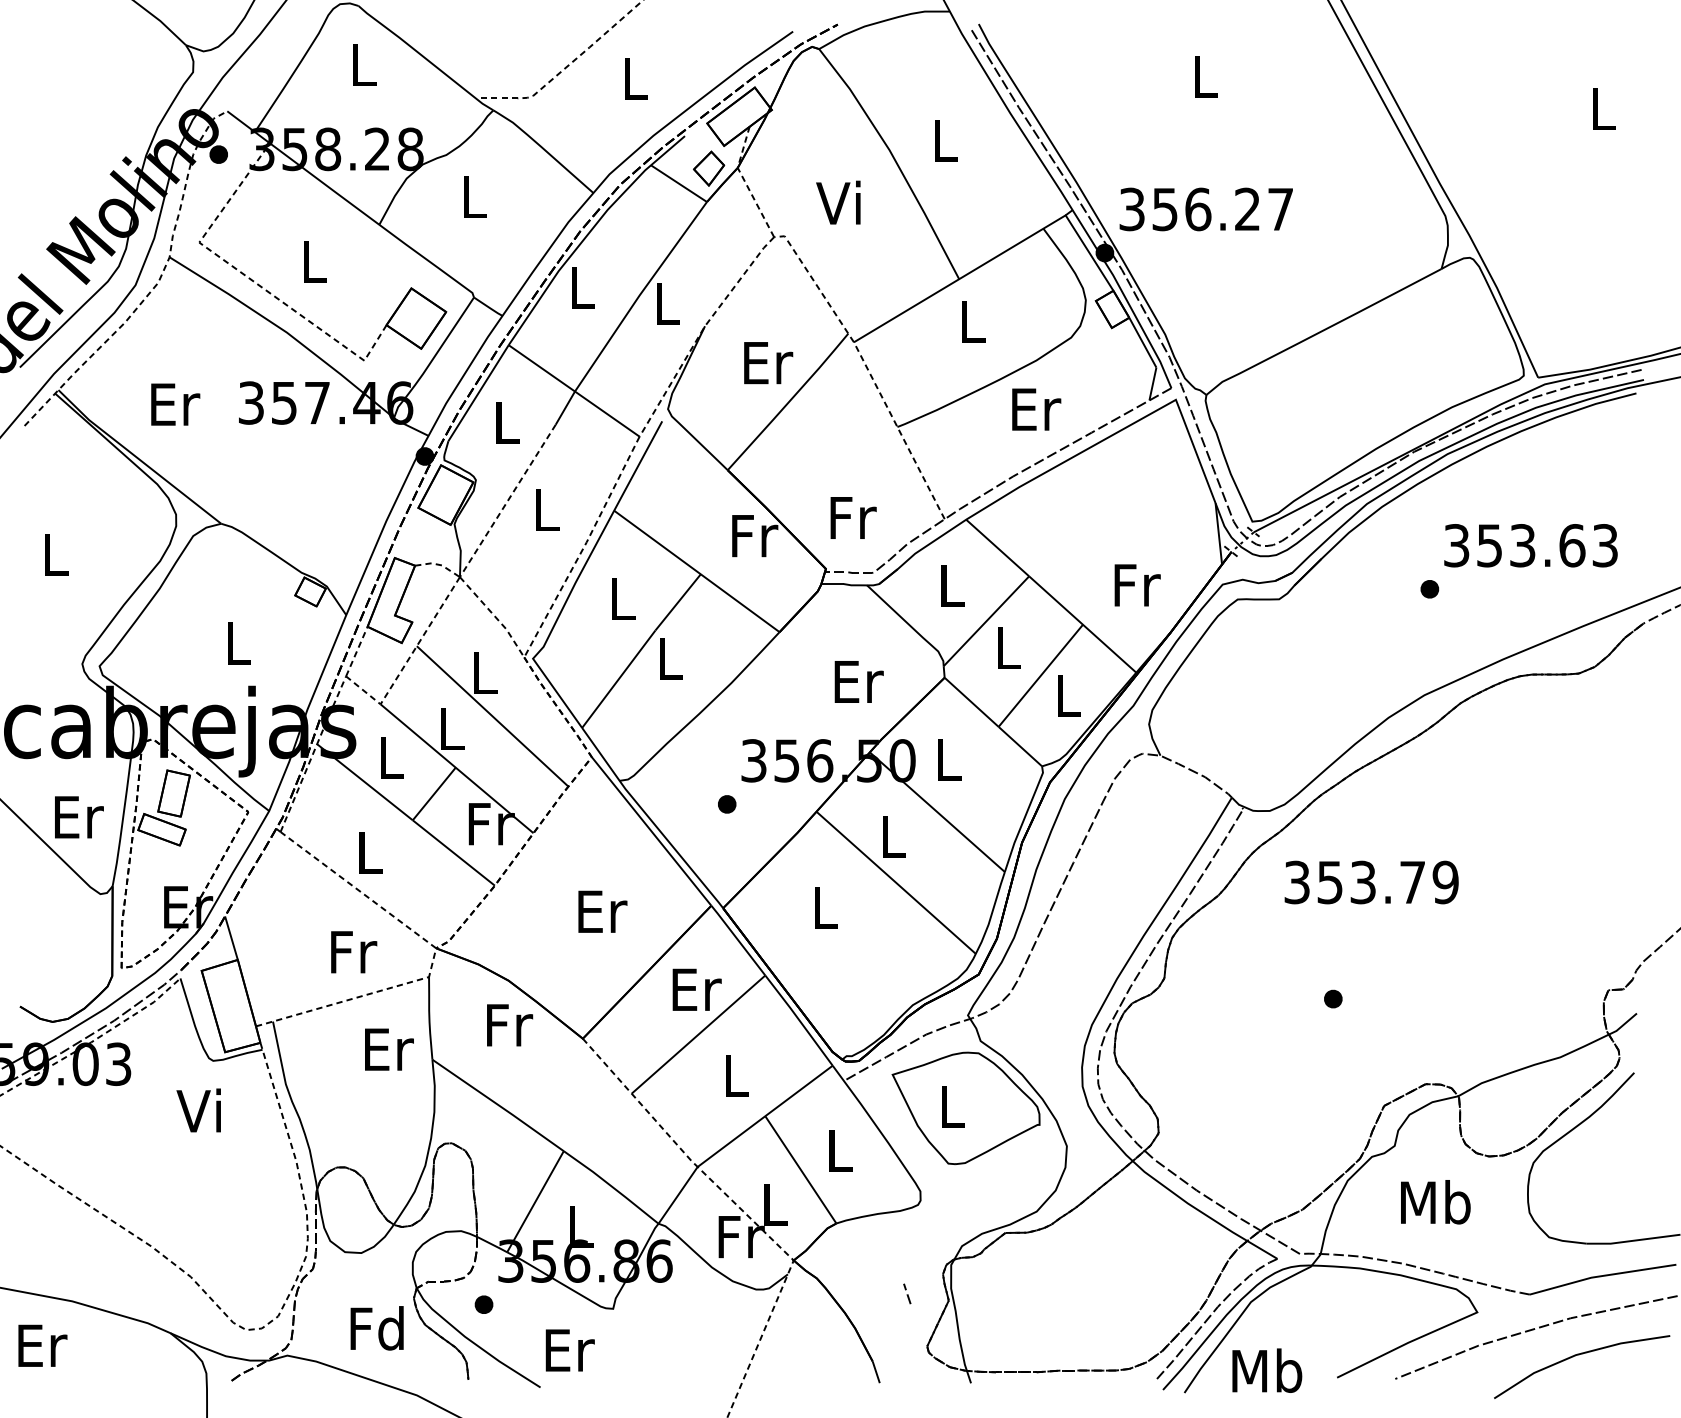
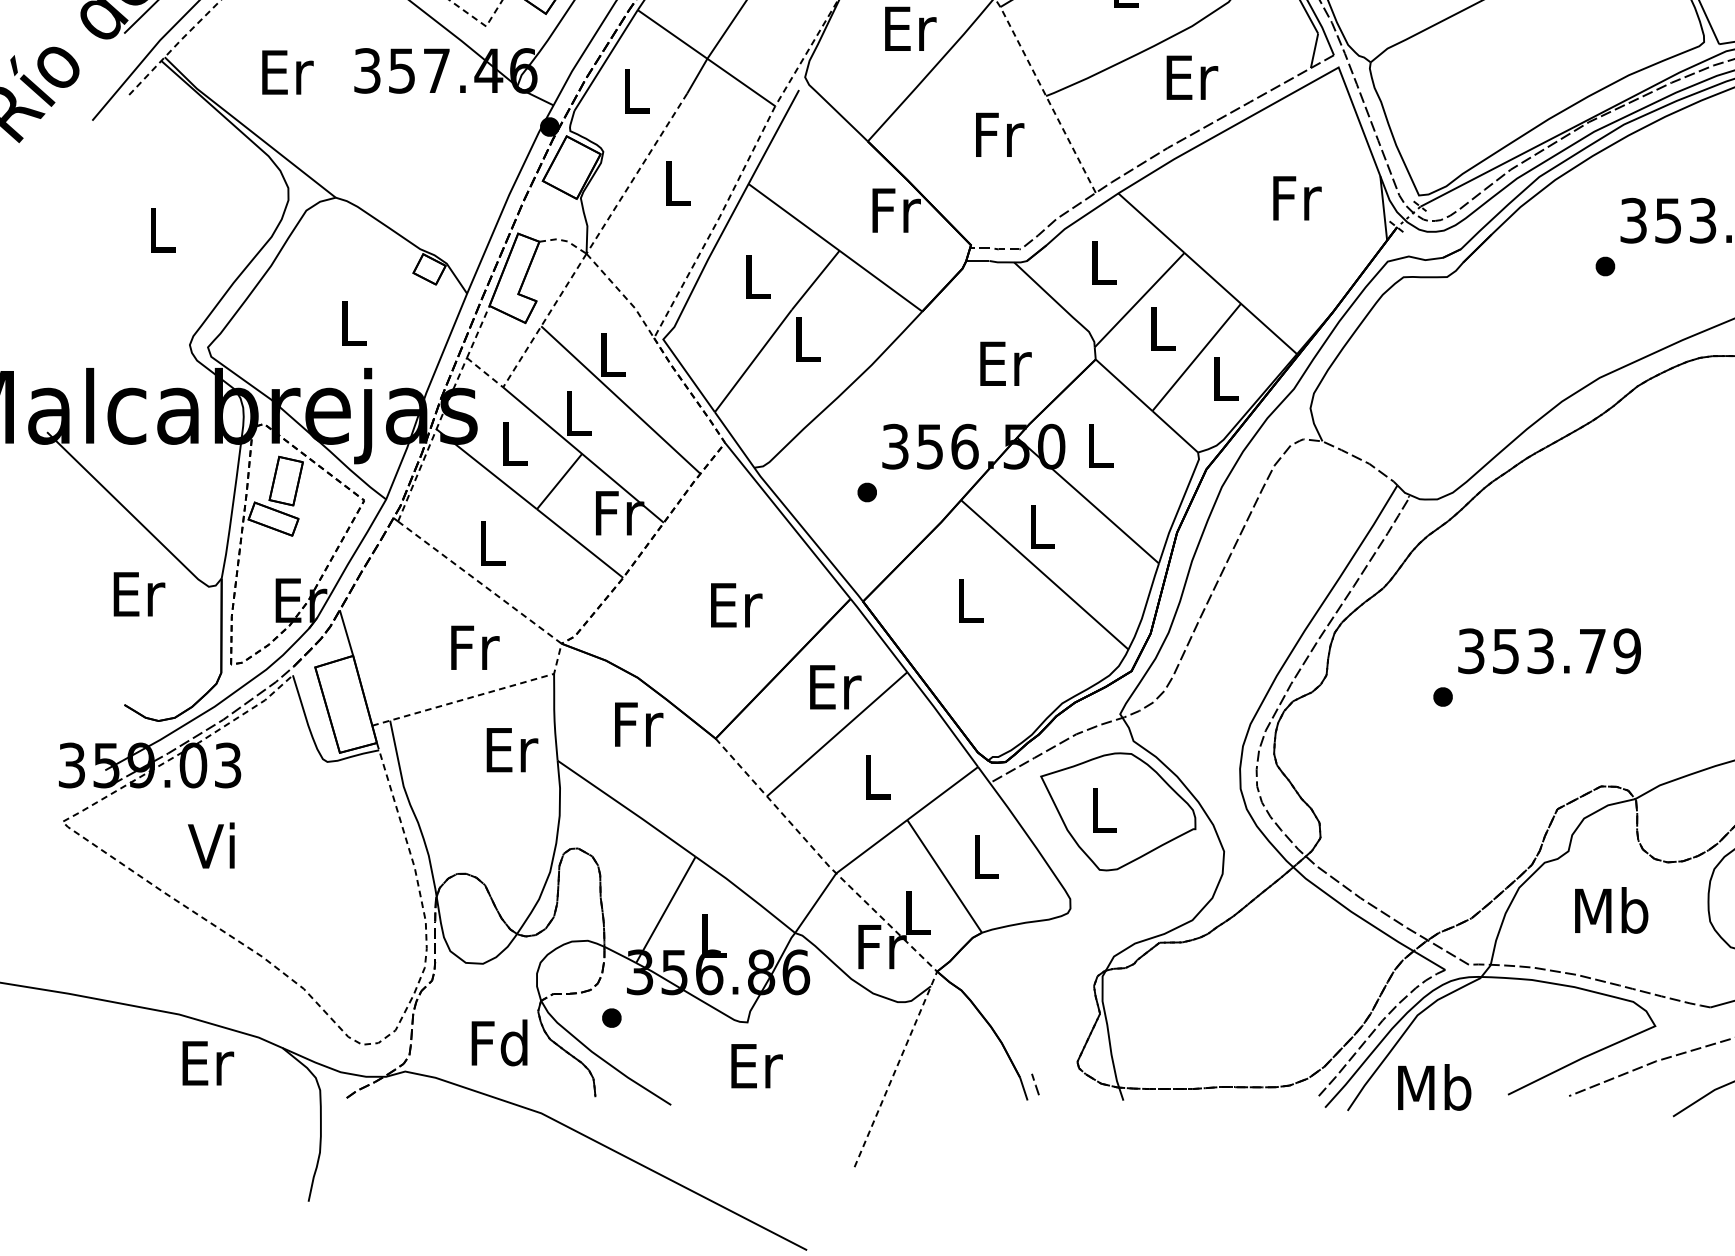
text: (853, 517) -> (999, 134), moved
text: (1137, 585) -> (1297, 198), moved
text: (79, 817) -> (139, 594), moved
text: (1371, 882) -> (1549, 651), moved
part: (1333, 998) -> (1443, 696), moved
text: (198, 1110) -> (211, 845), moved
line: (907, 1294) -> (1035, 1085), moved
text: (42, 1345) -> (207, 1063), moved
text: (569, 1350) -> (756, 1066), moved

